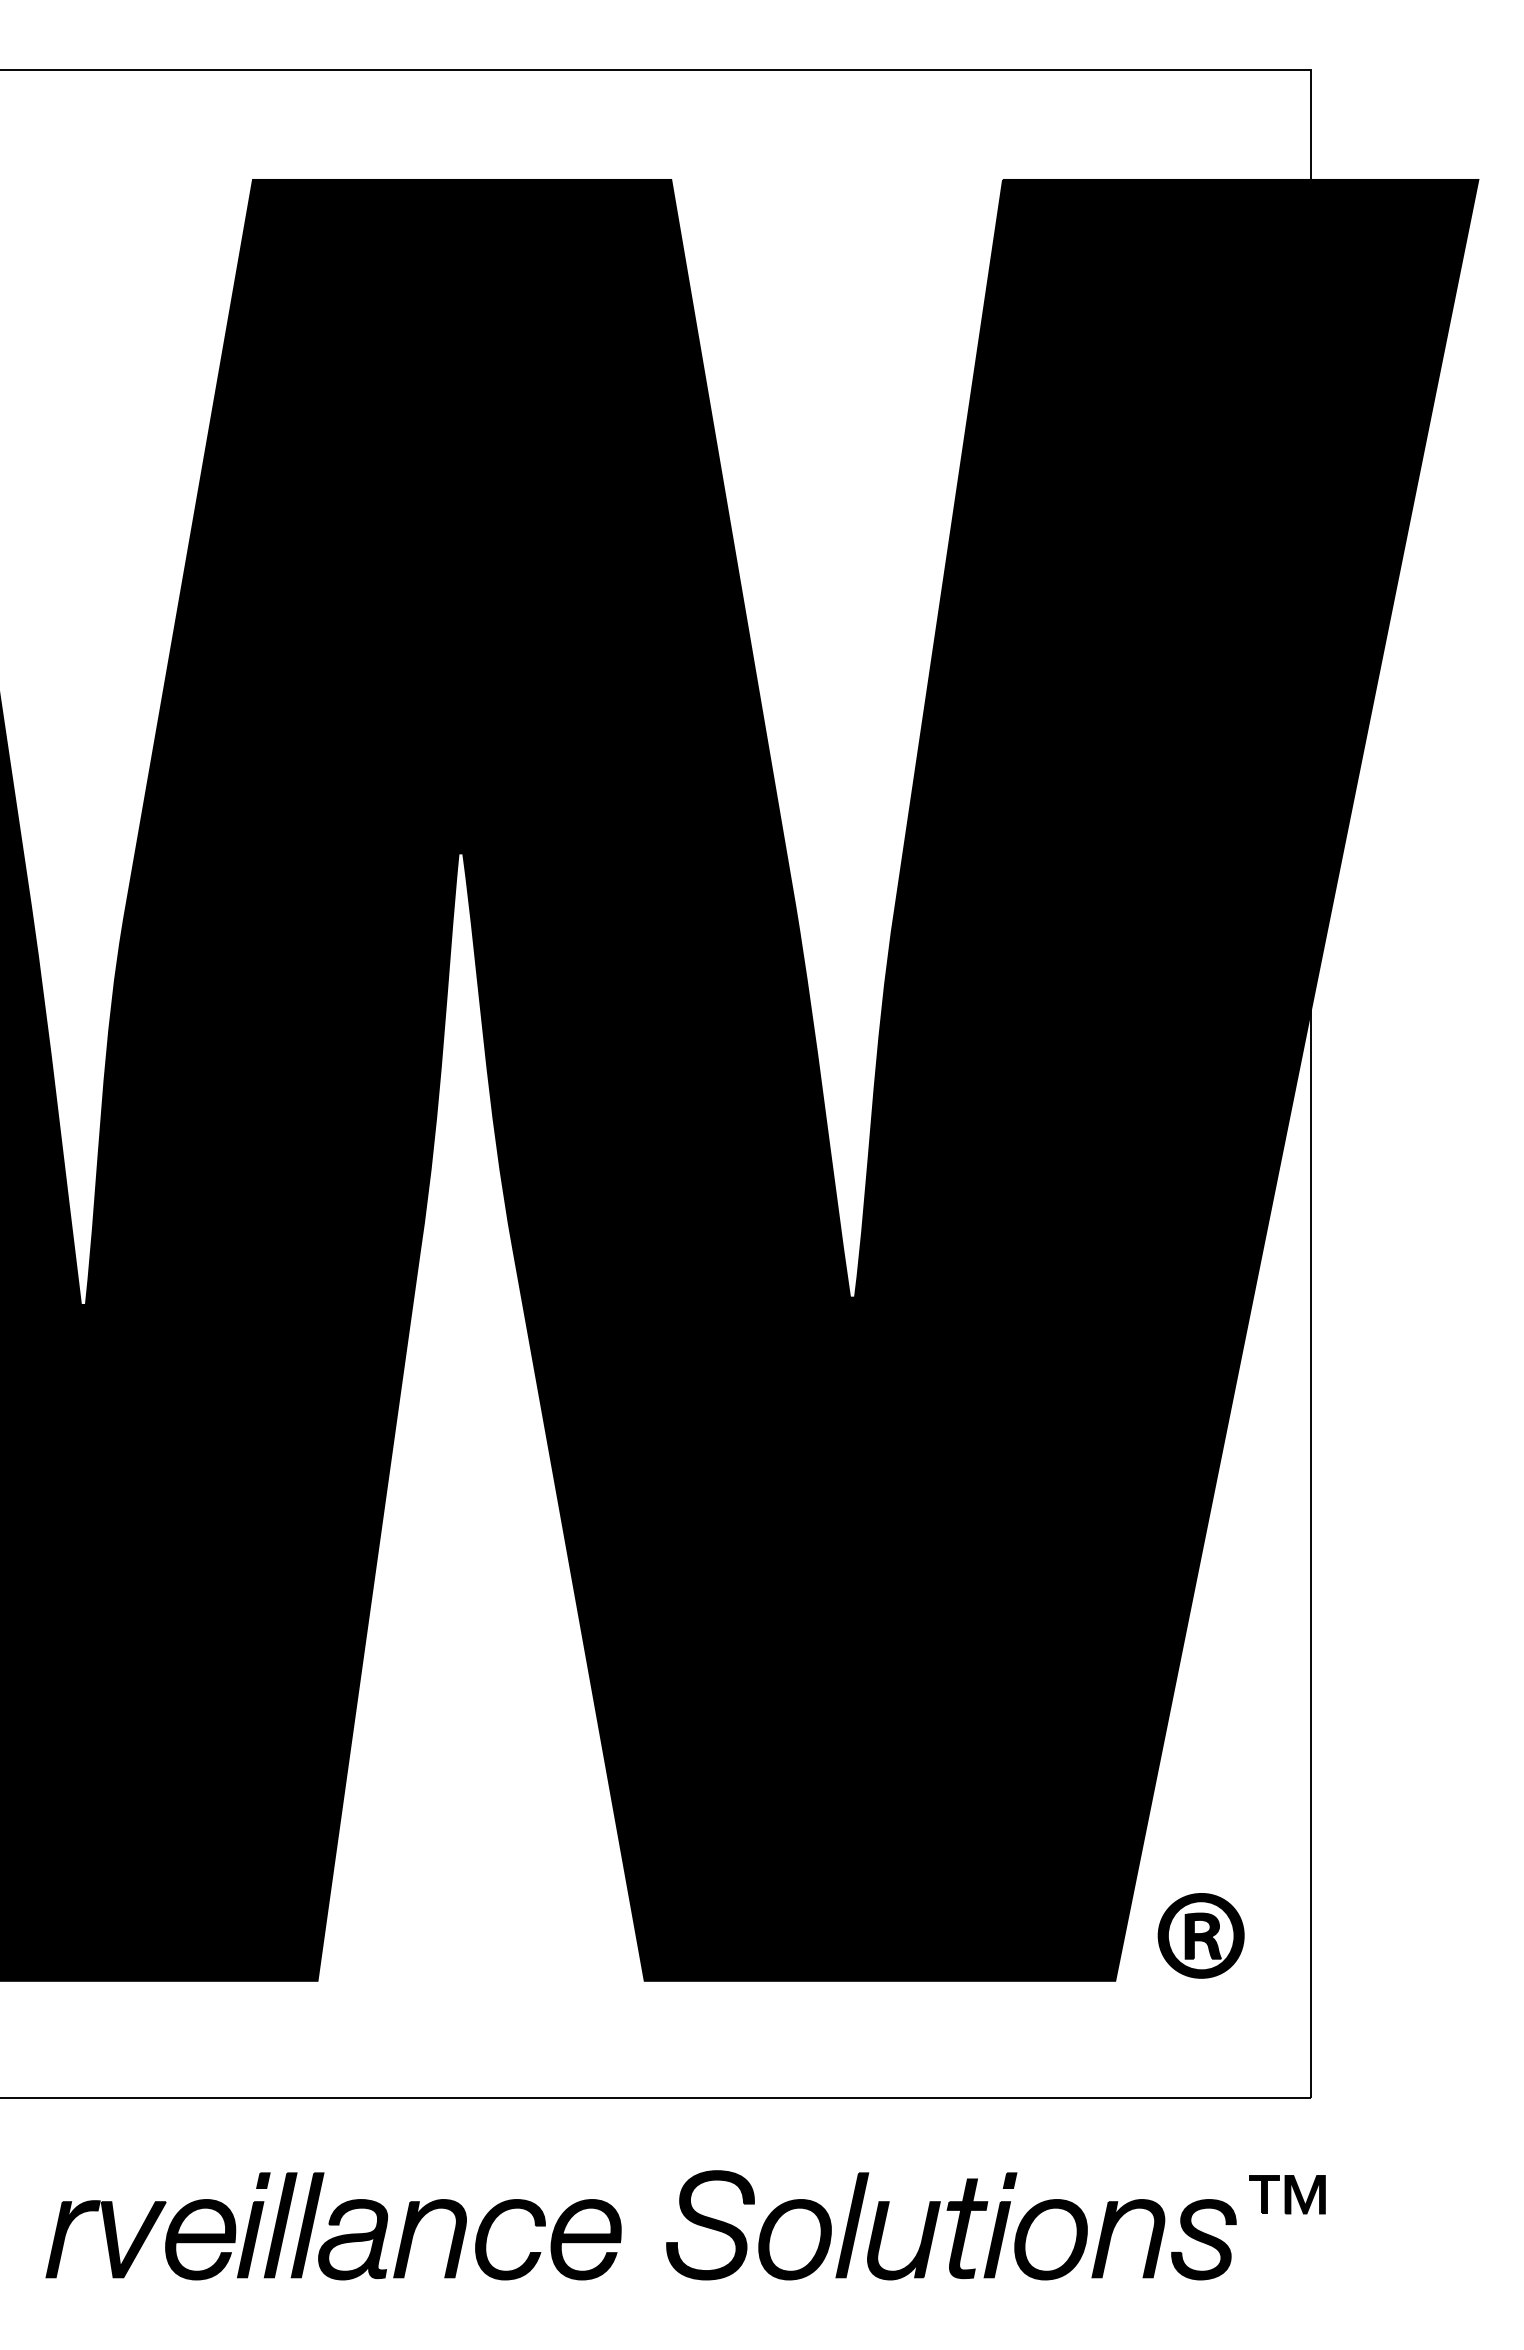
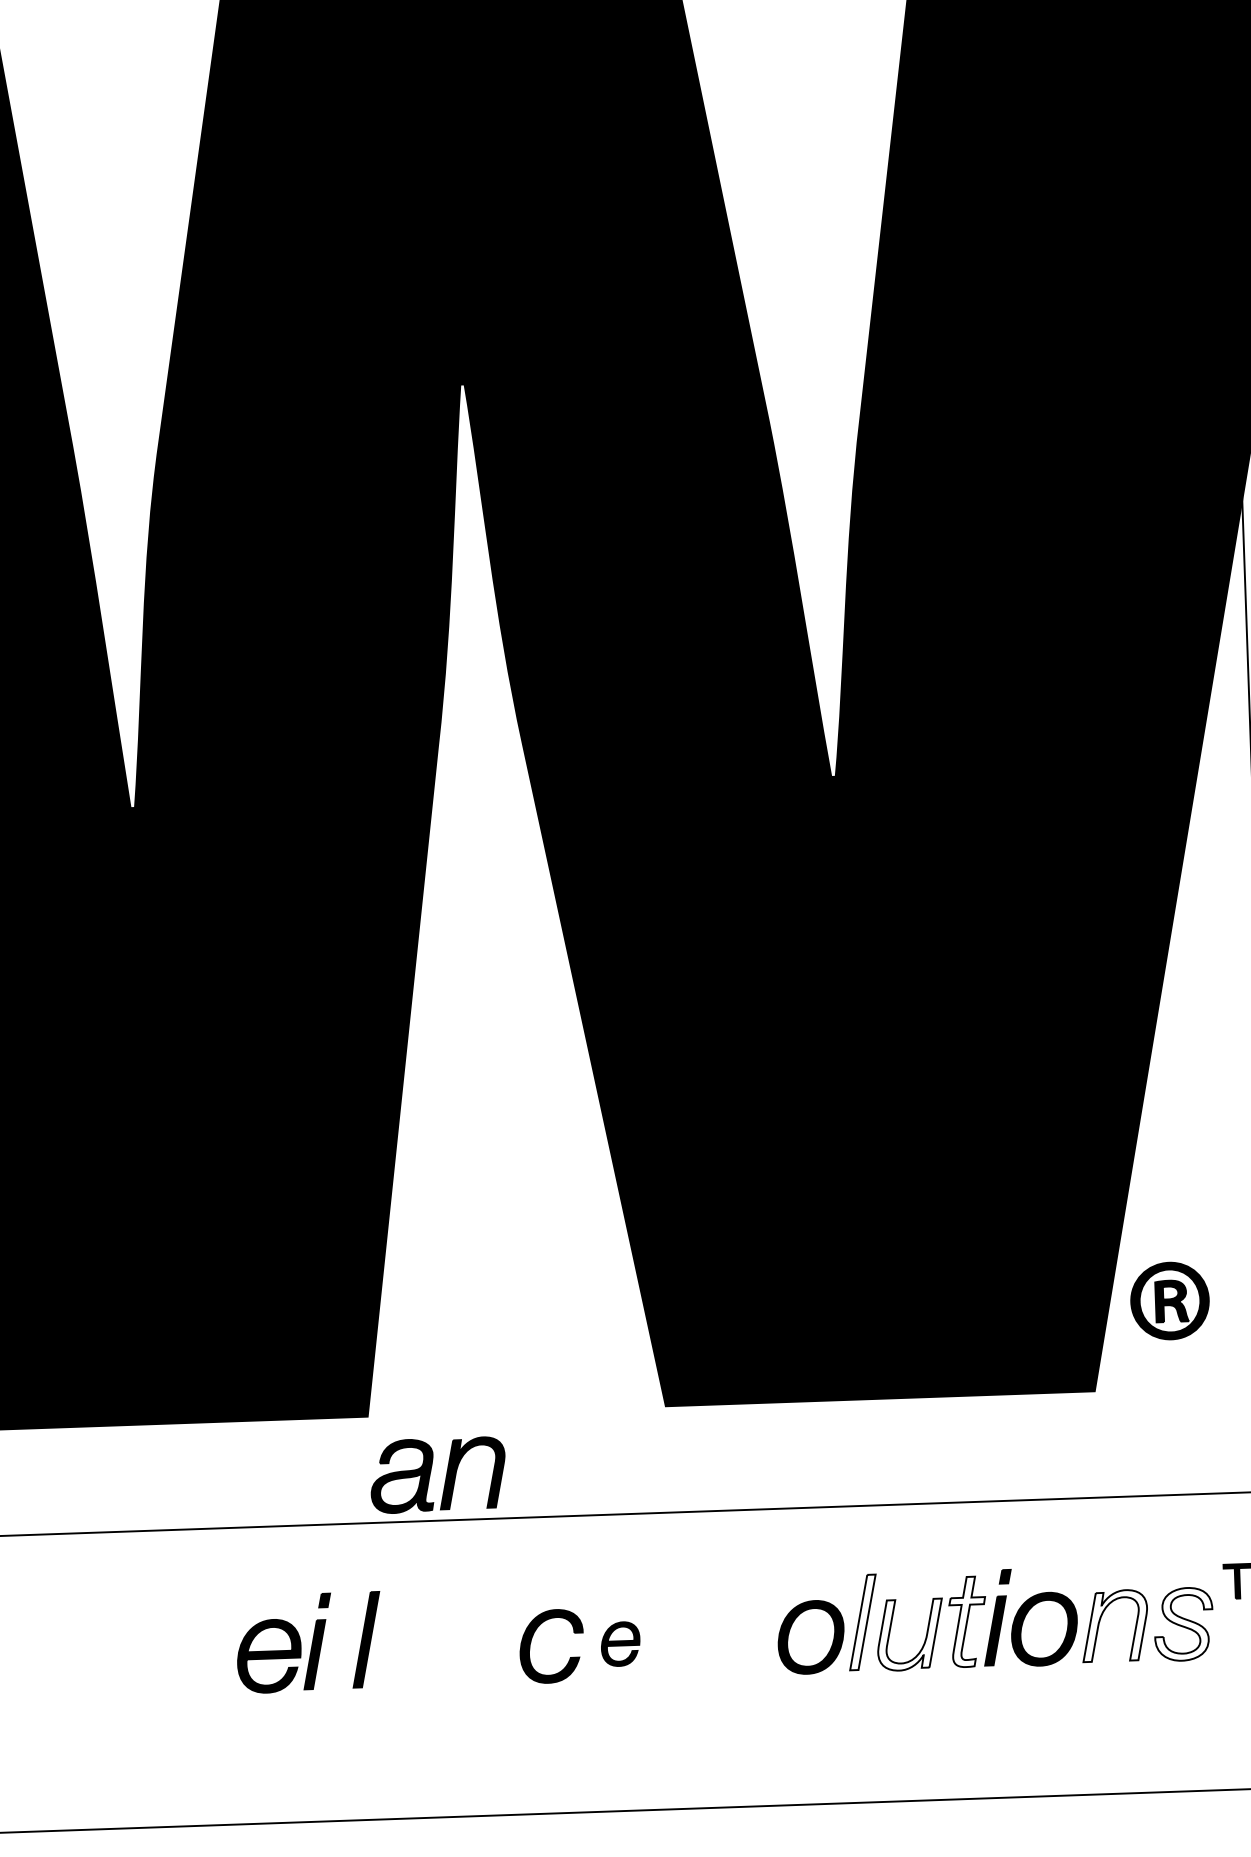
part: (1200, 1935) -> (1169, 1300), moved
part: (280, 2225) -> (341, 1640), removed
part: (710, 2225) -> (733, 1627), removed
fill: (852, 2225) -> (863, 1622), removed
fill: (967, 2228) -> (967, 1621), removed
part: (384, 2238) -> (430, 1474), moved
fill: (1128, 2238) -> (1115, 1625), removed
part: (105, 2239) -> (182, 1659), removed
part: (585, 2239) -> (620, 1643), size x0.6
fill: (1203, 2239) -> (1183, 1624), removed
fill: (903, 2240) -> (910, 1634), removed

